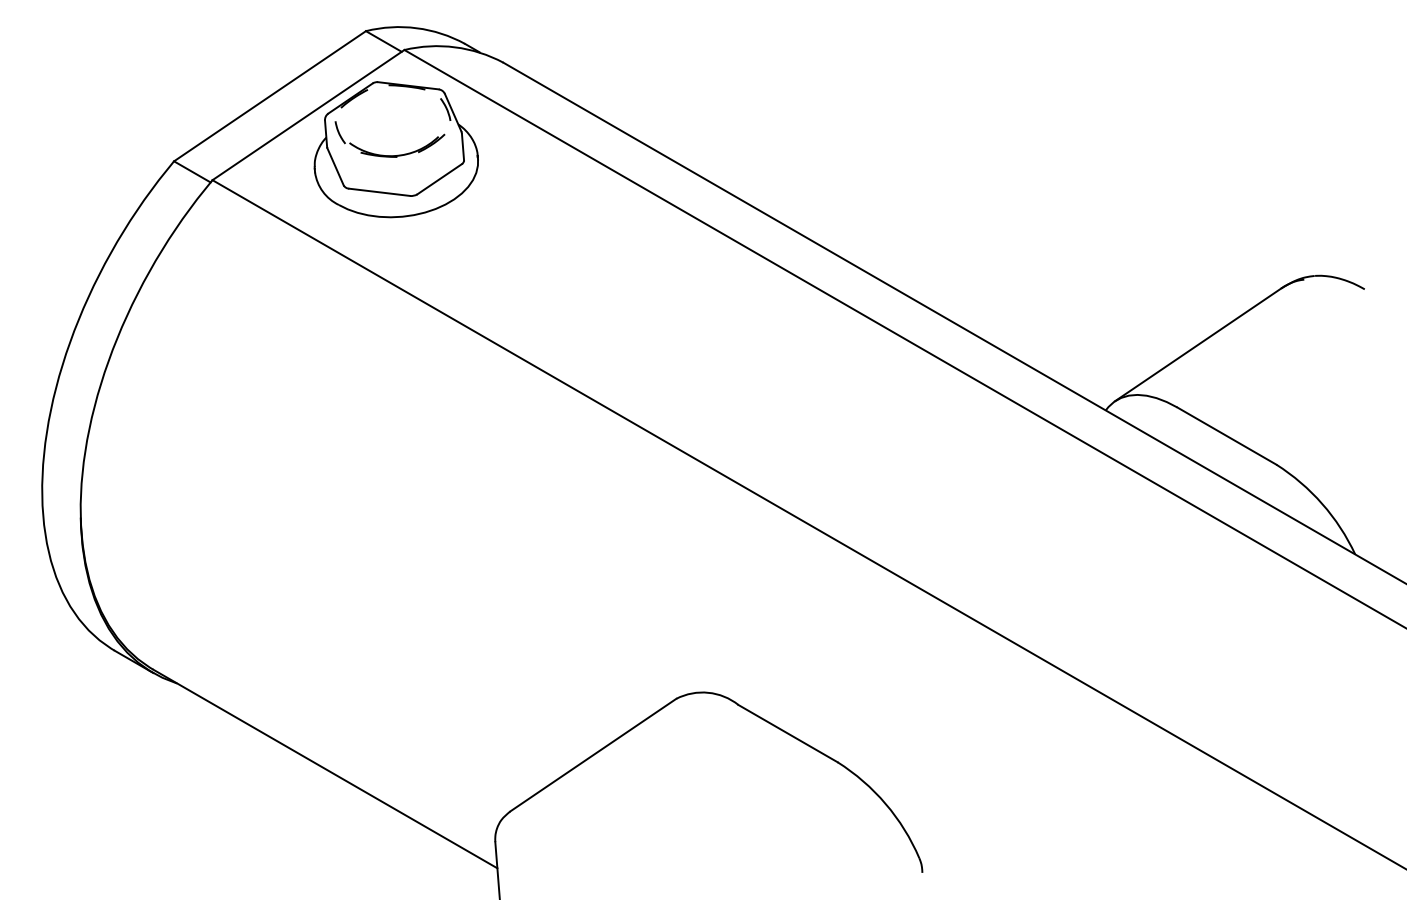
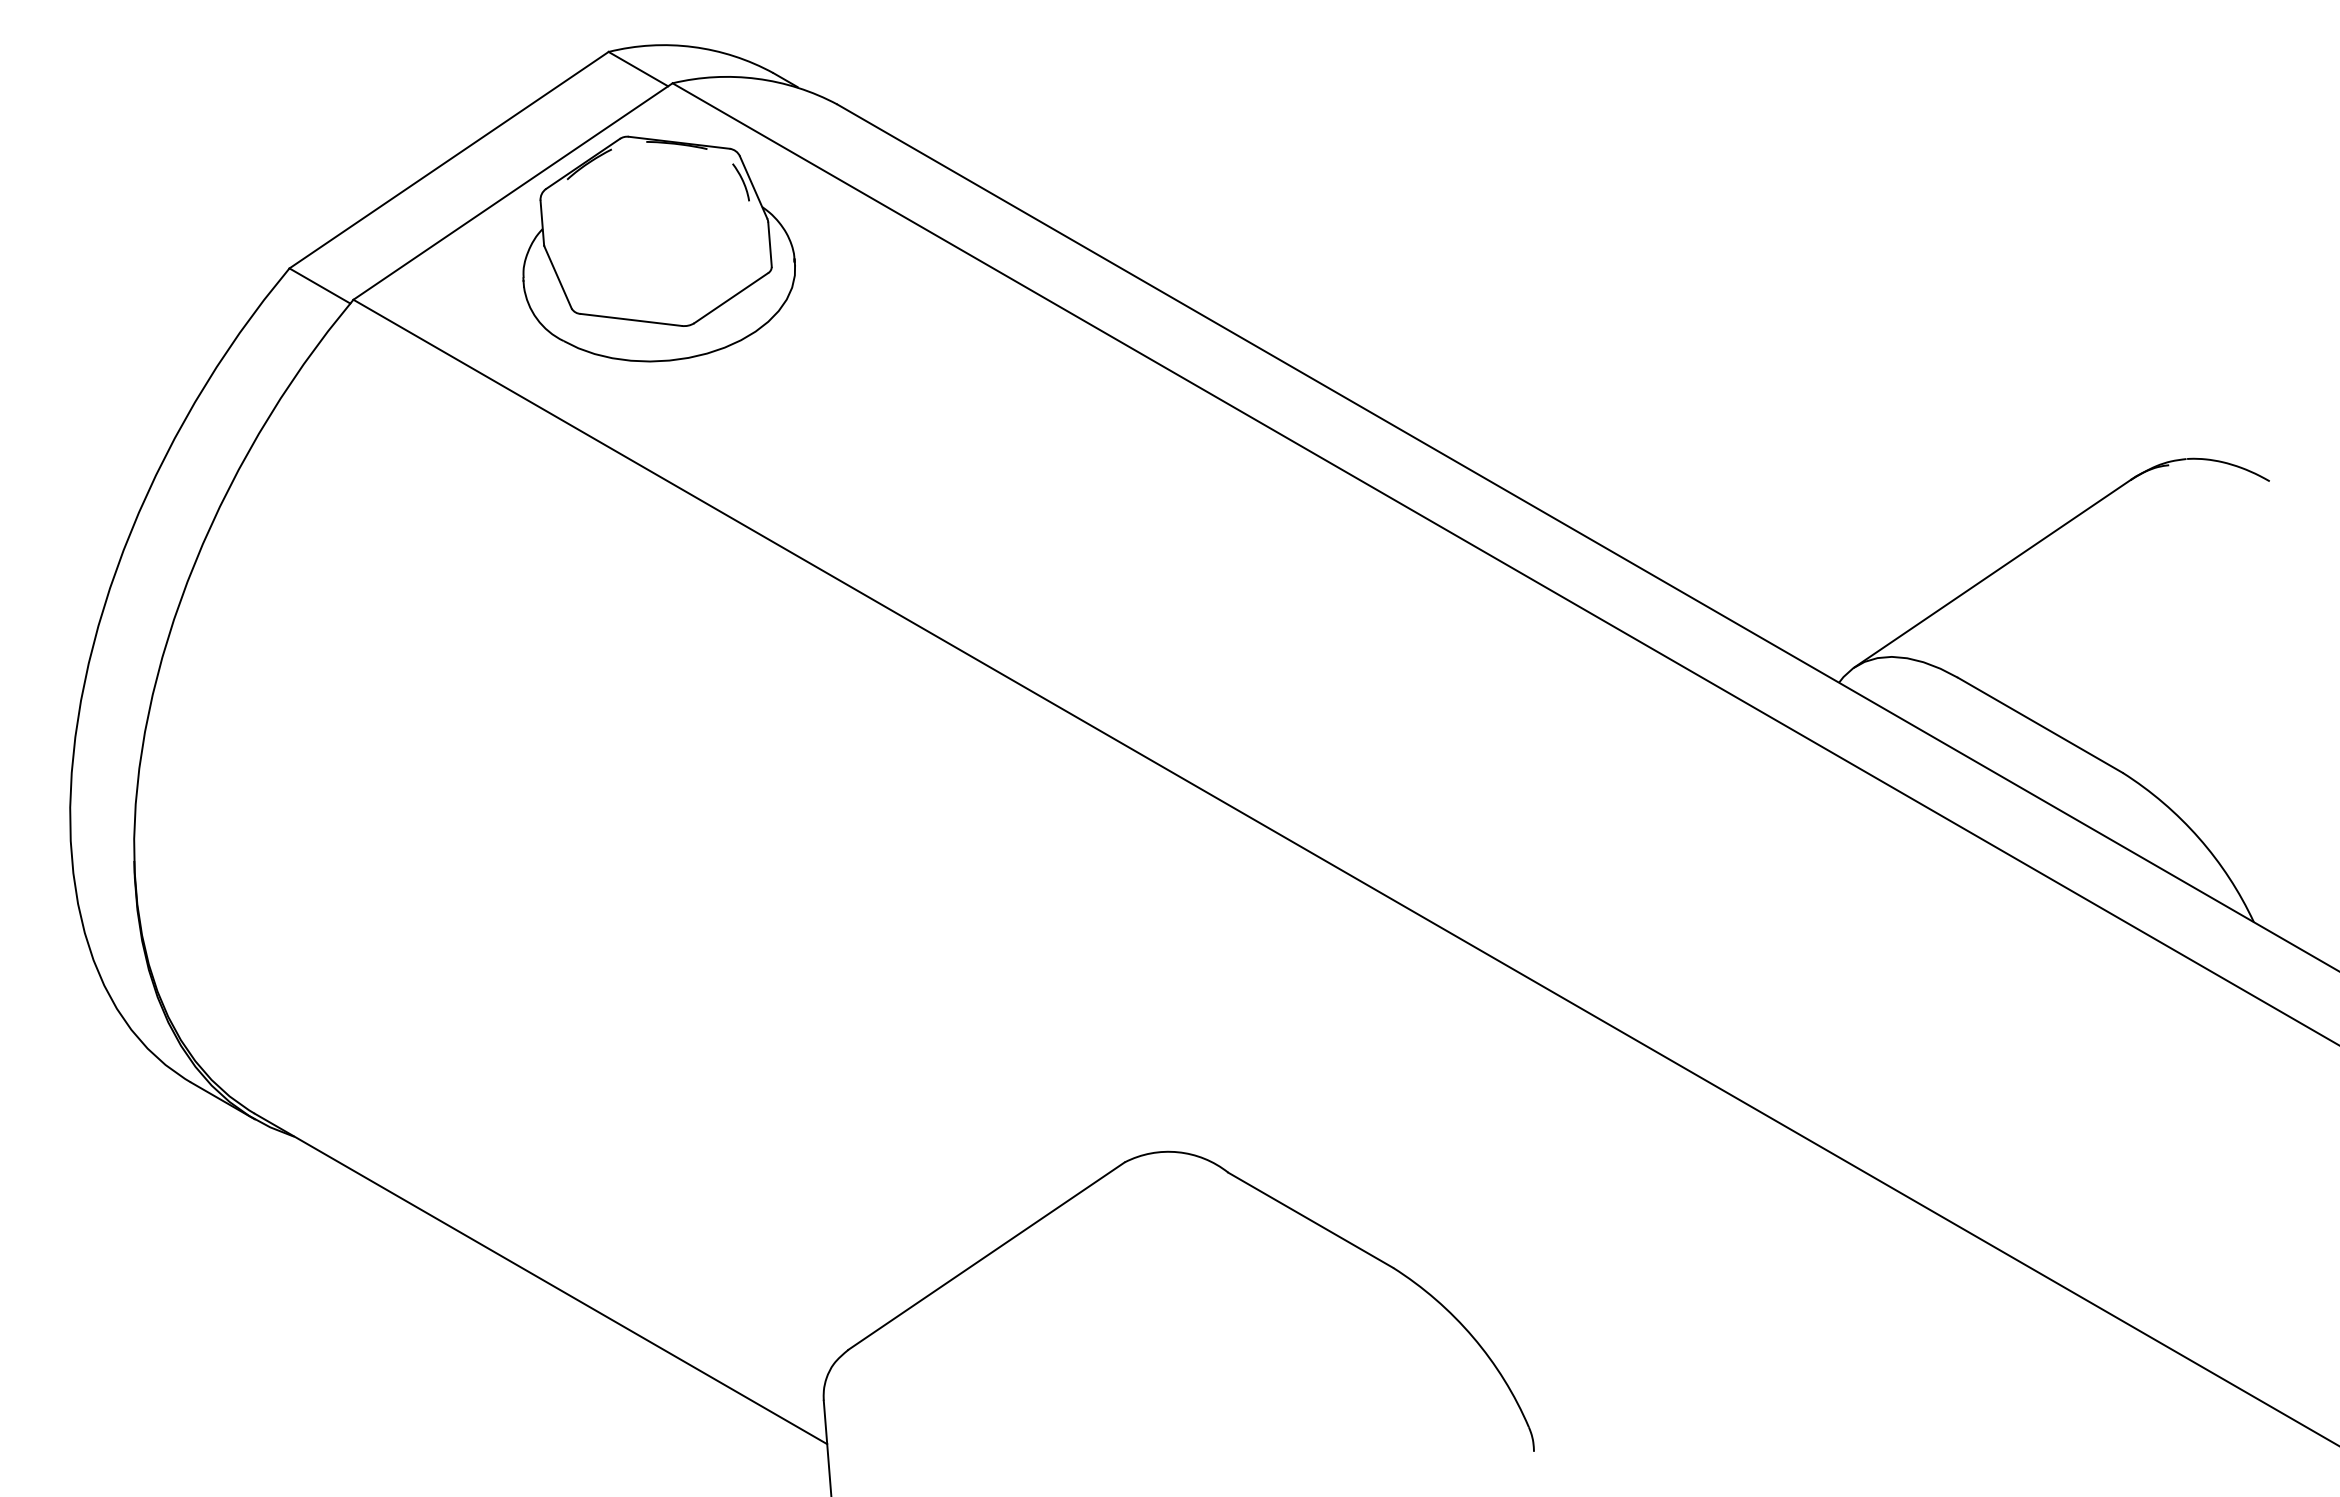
part: (389, 155) -> (647, 258), removed

